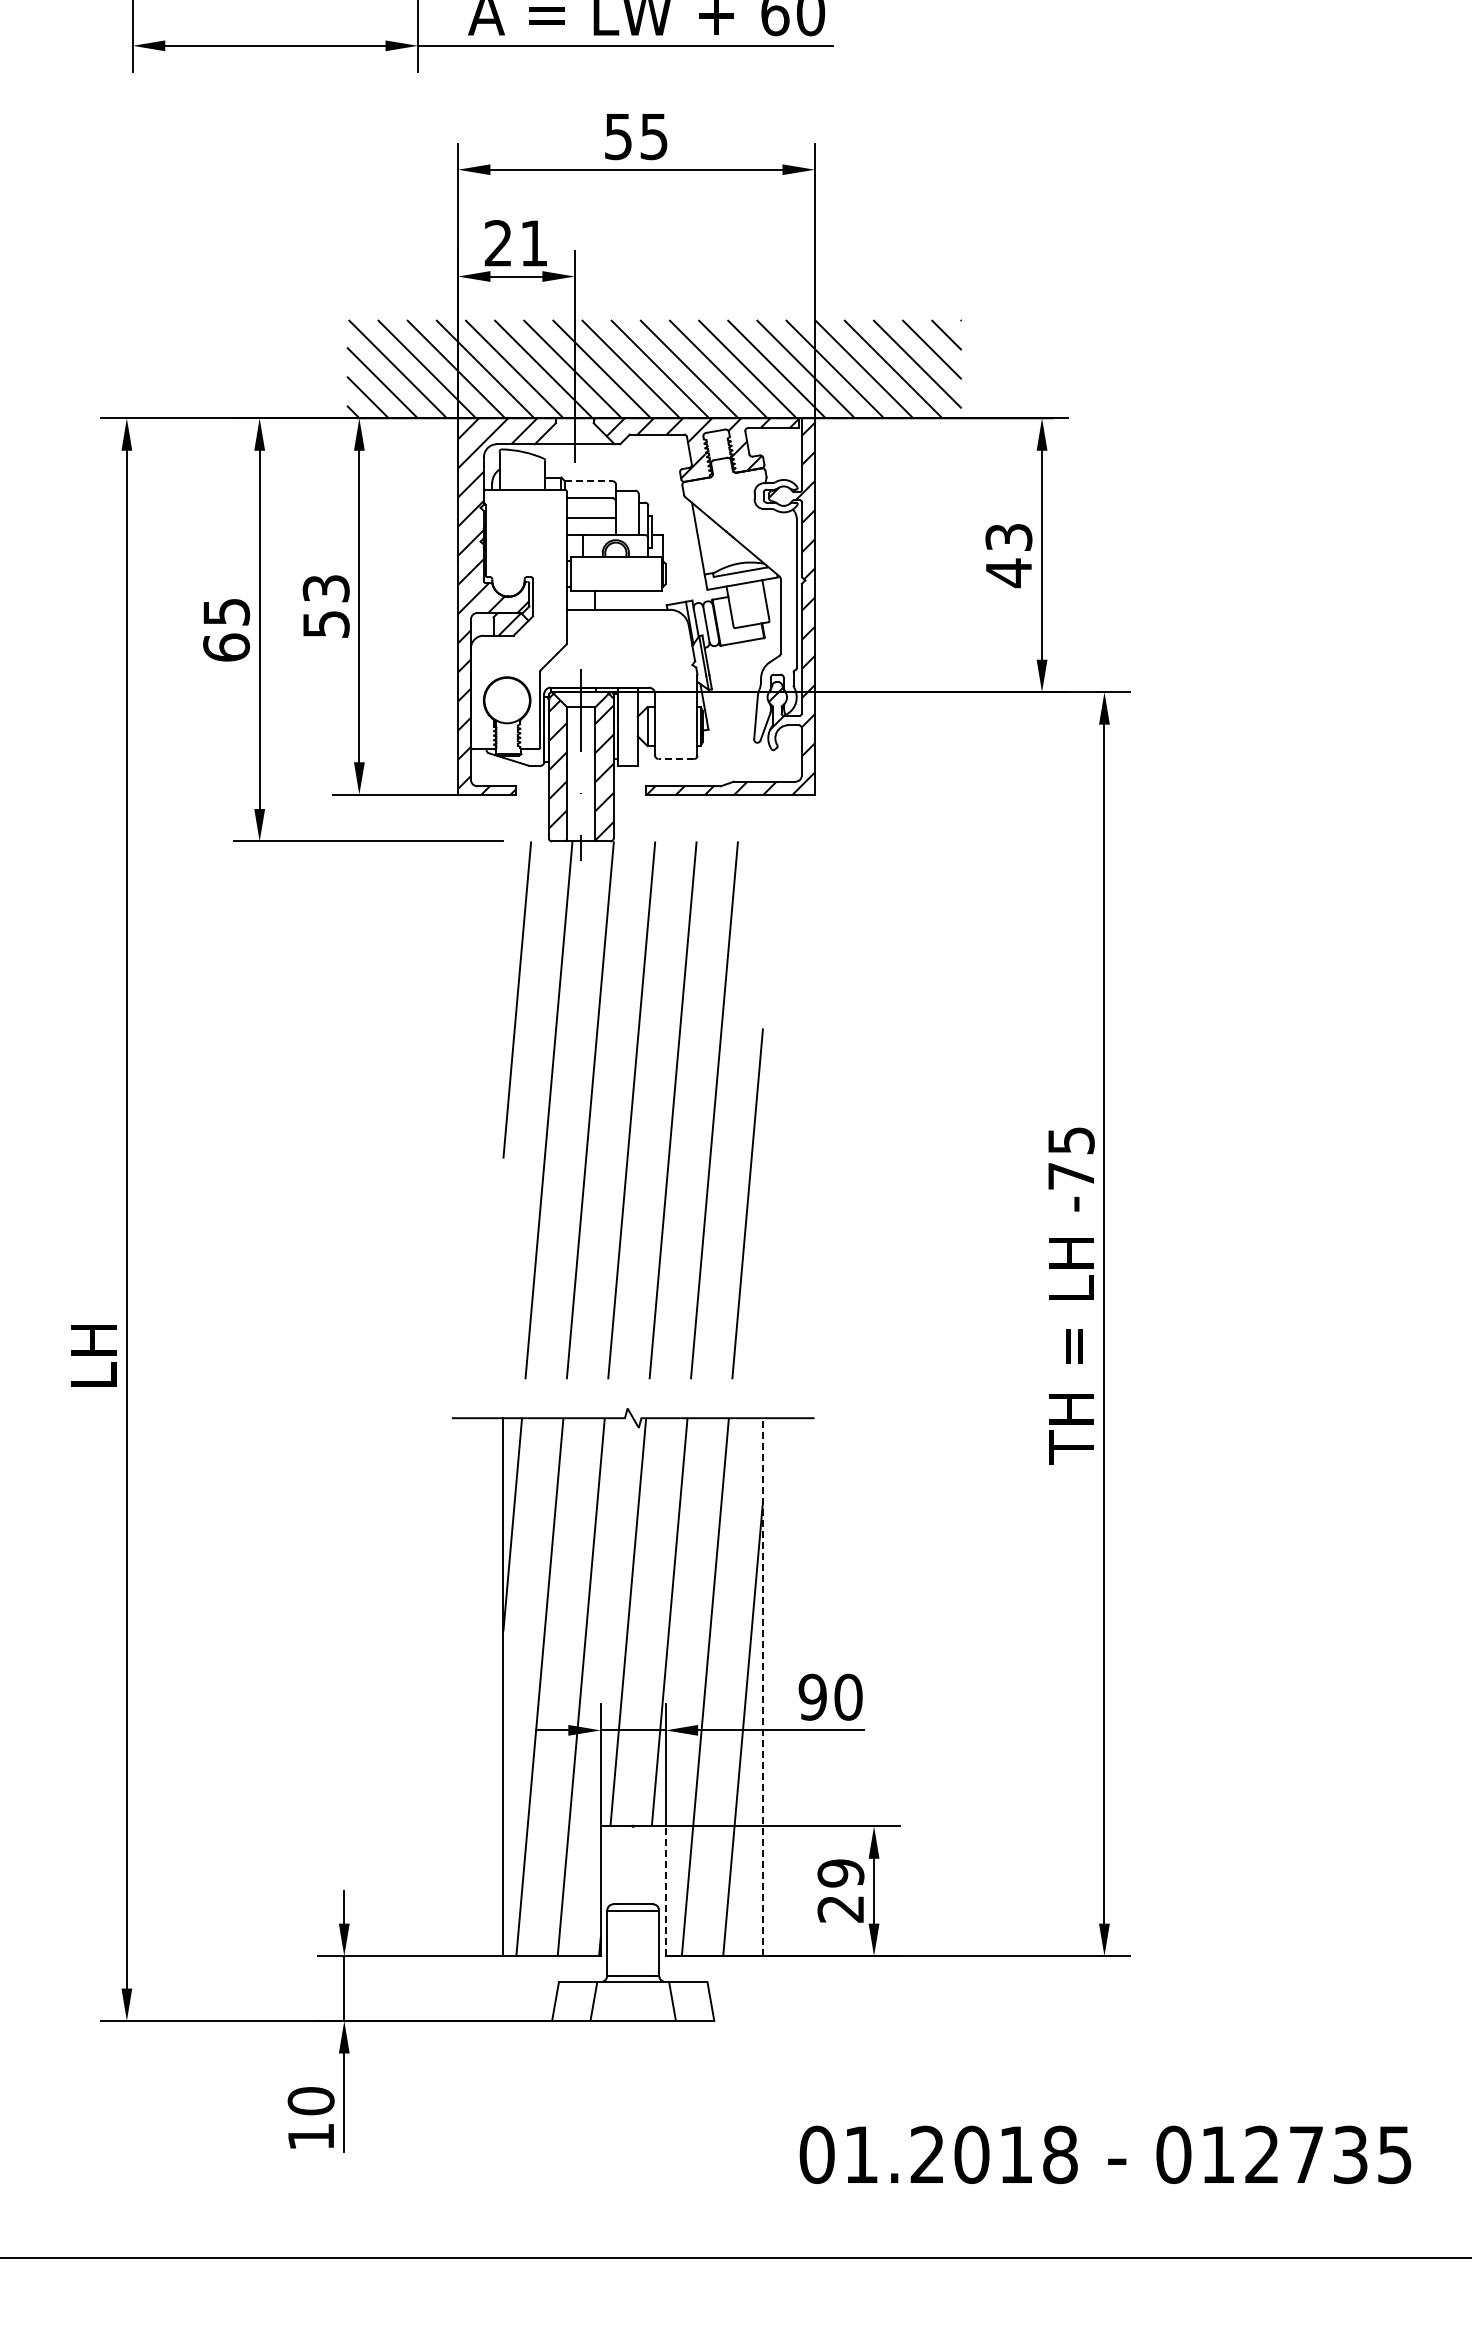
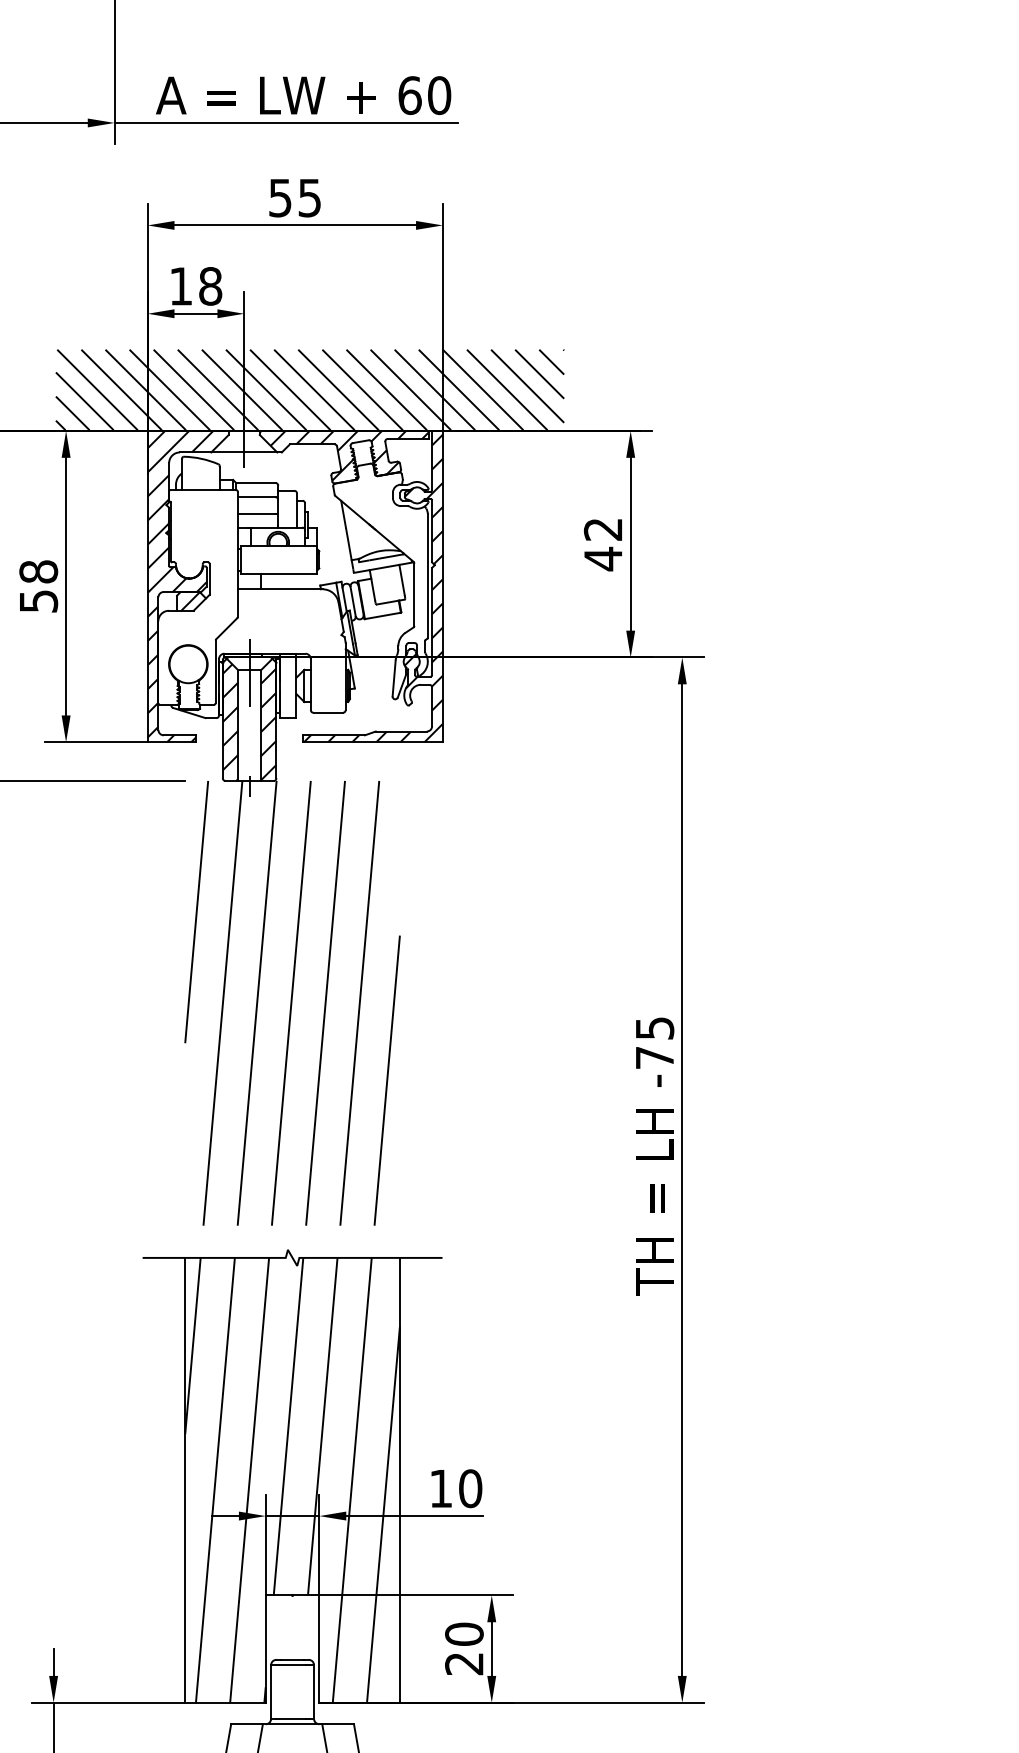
text: (516, 243) -> (196, 286), 21 -> 18
line: (589, 481) -> (256, 483), dashed -> solid
text: (1008, 537) -> (602, 529), 43 -> 42
text: (325, 588) -> (38, 571), 53 -> 58
line: (676, 759) -> (328, 713), dashed -> solid
line: (763, 1687) -> (400, 1480), dashed -> solid
text: (812, 1696) -> (440, 1488), 90 -> 10
text: (840, 1873) -> (464, 1634), 29 -> 20
line: (665, 1891) -> (319, 1649), dashed -> solid

